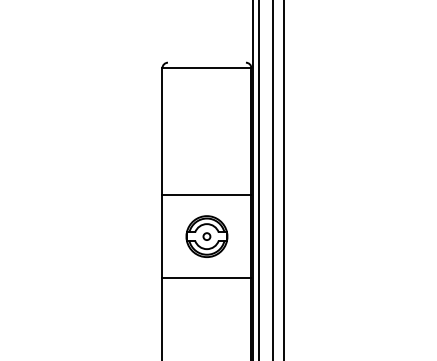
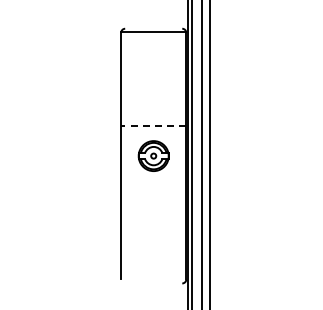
line: (206, 194) -> (153, 125), solid -> dashed
line: (206, 278) -> (153, 186), removed

